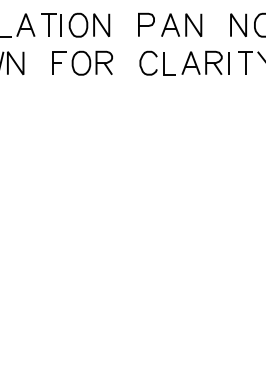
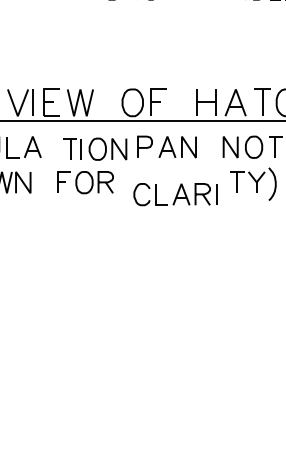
part: (76, 24) -> (95, 148), moved
part: (184, 63) -> (175, 194), moved

